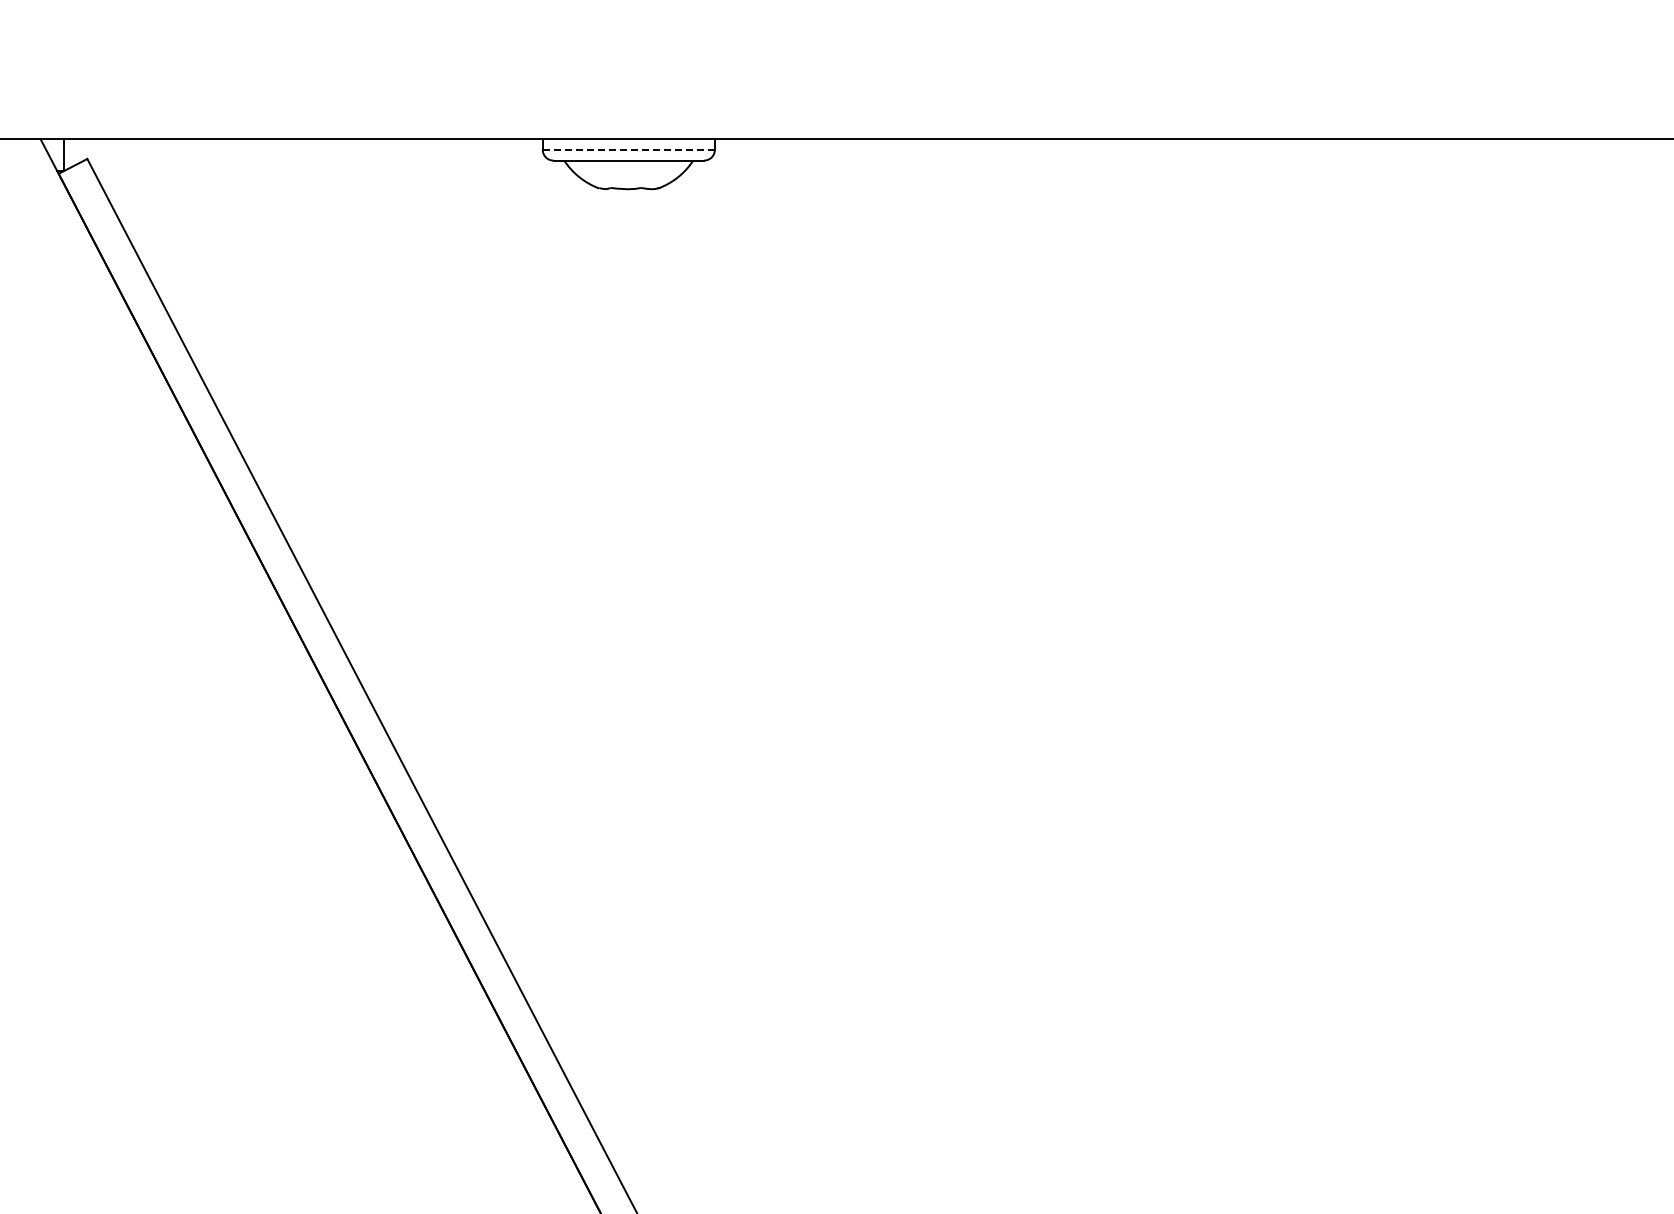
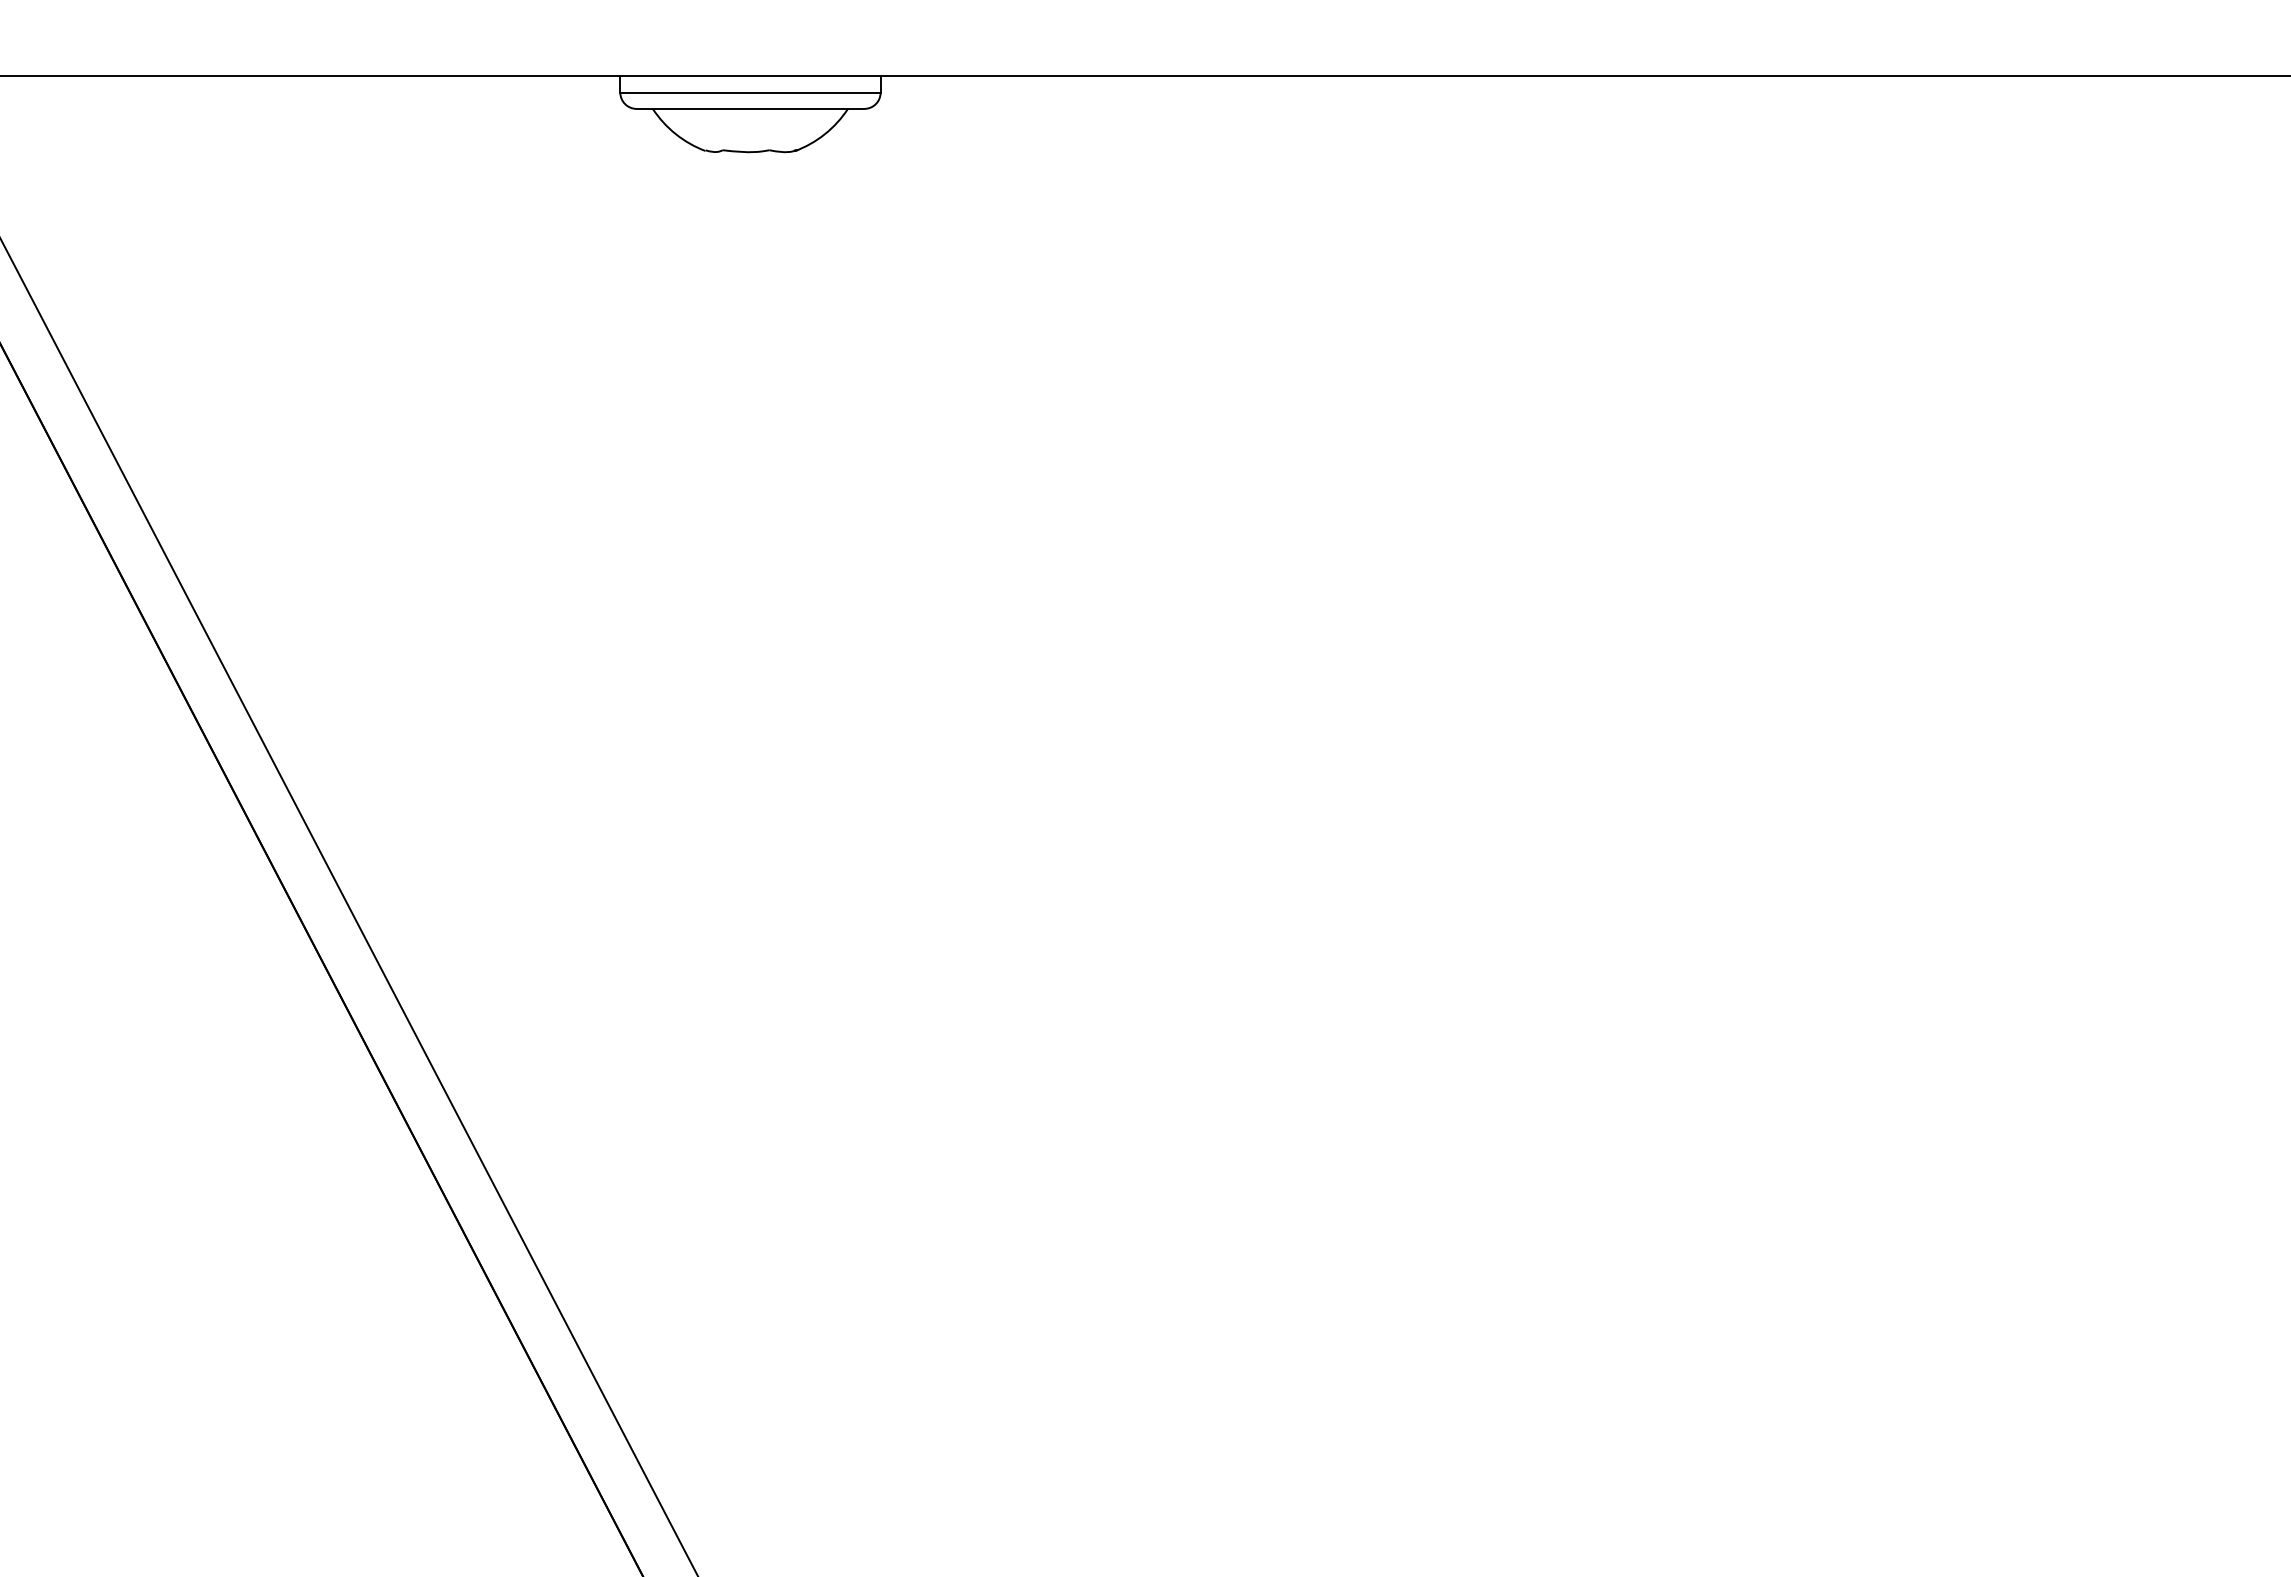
line: (629, 149) -> (751, 92), dashed -> solid

